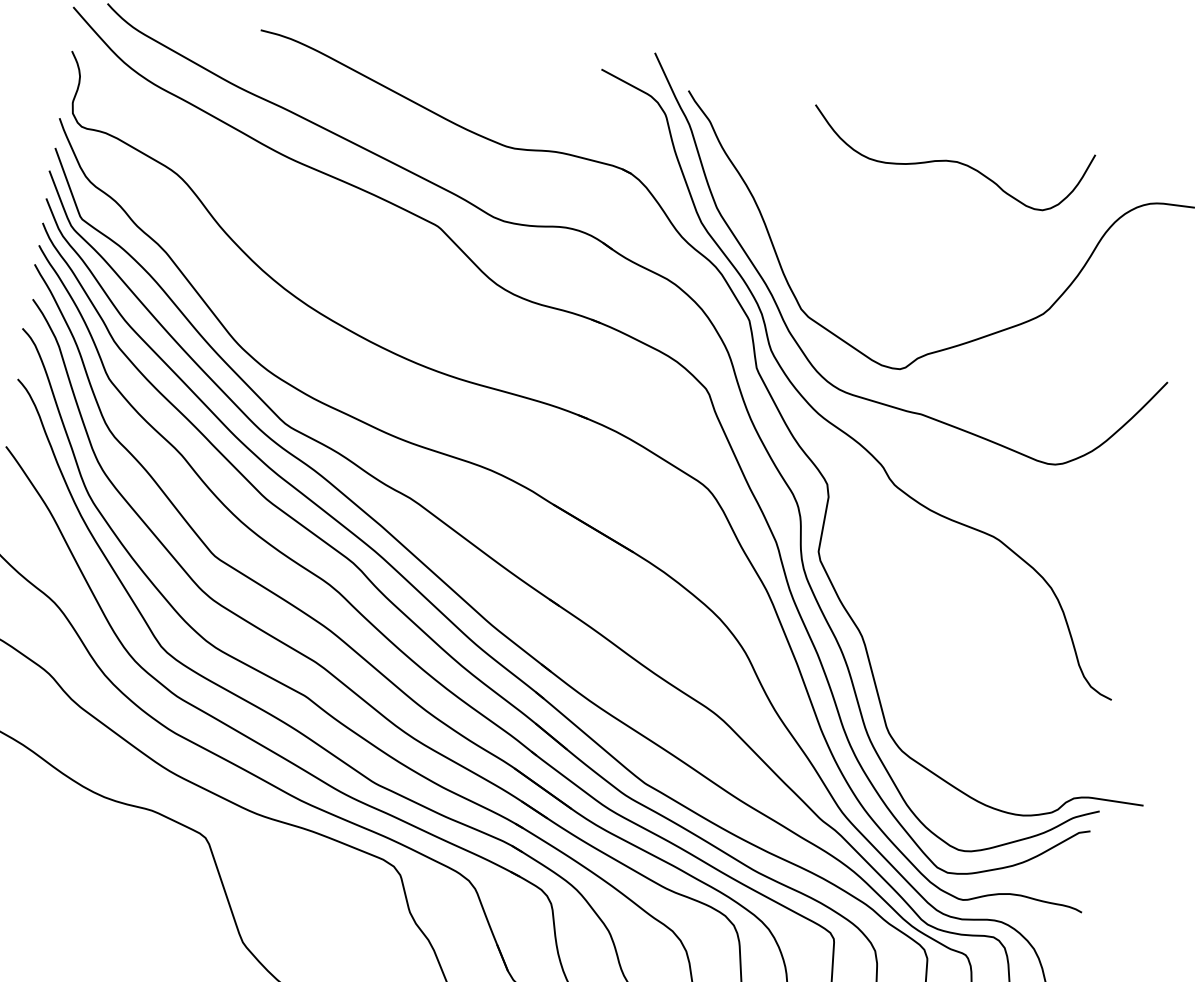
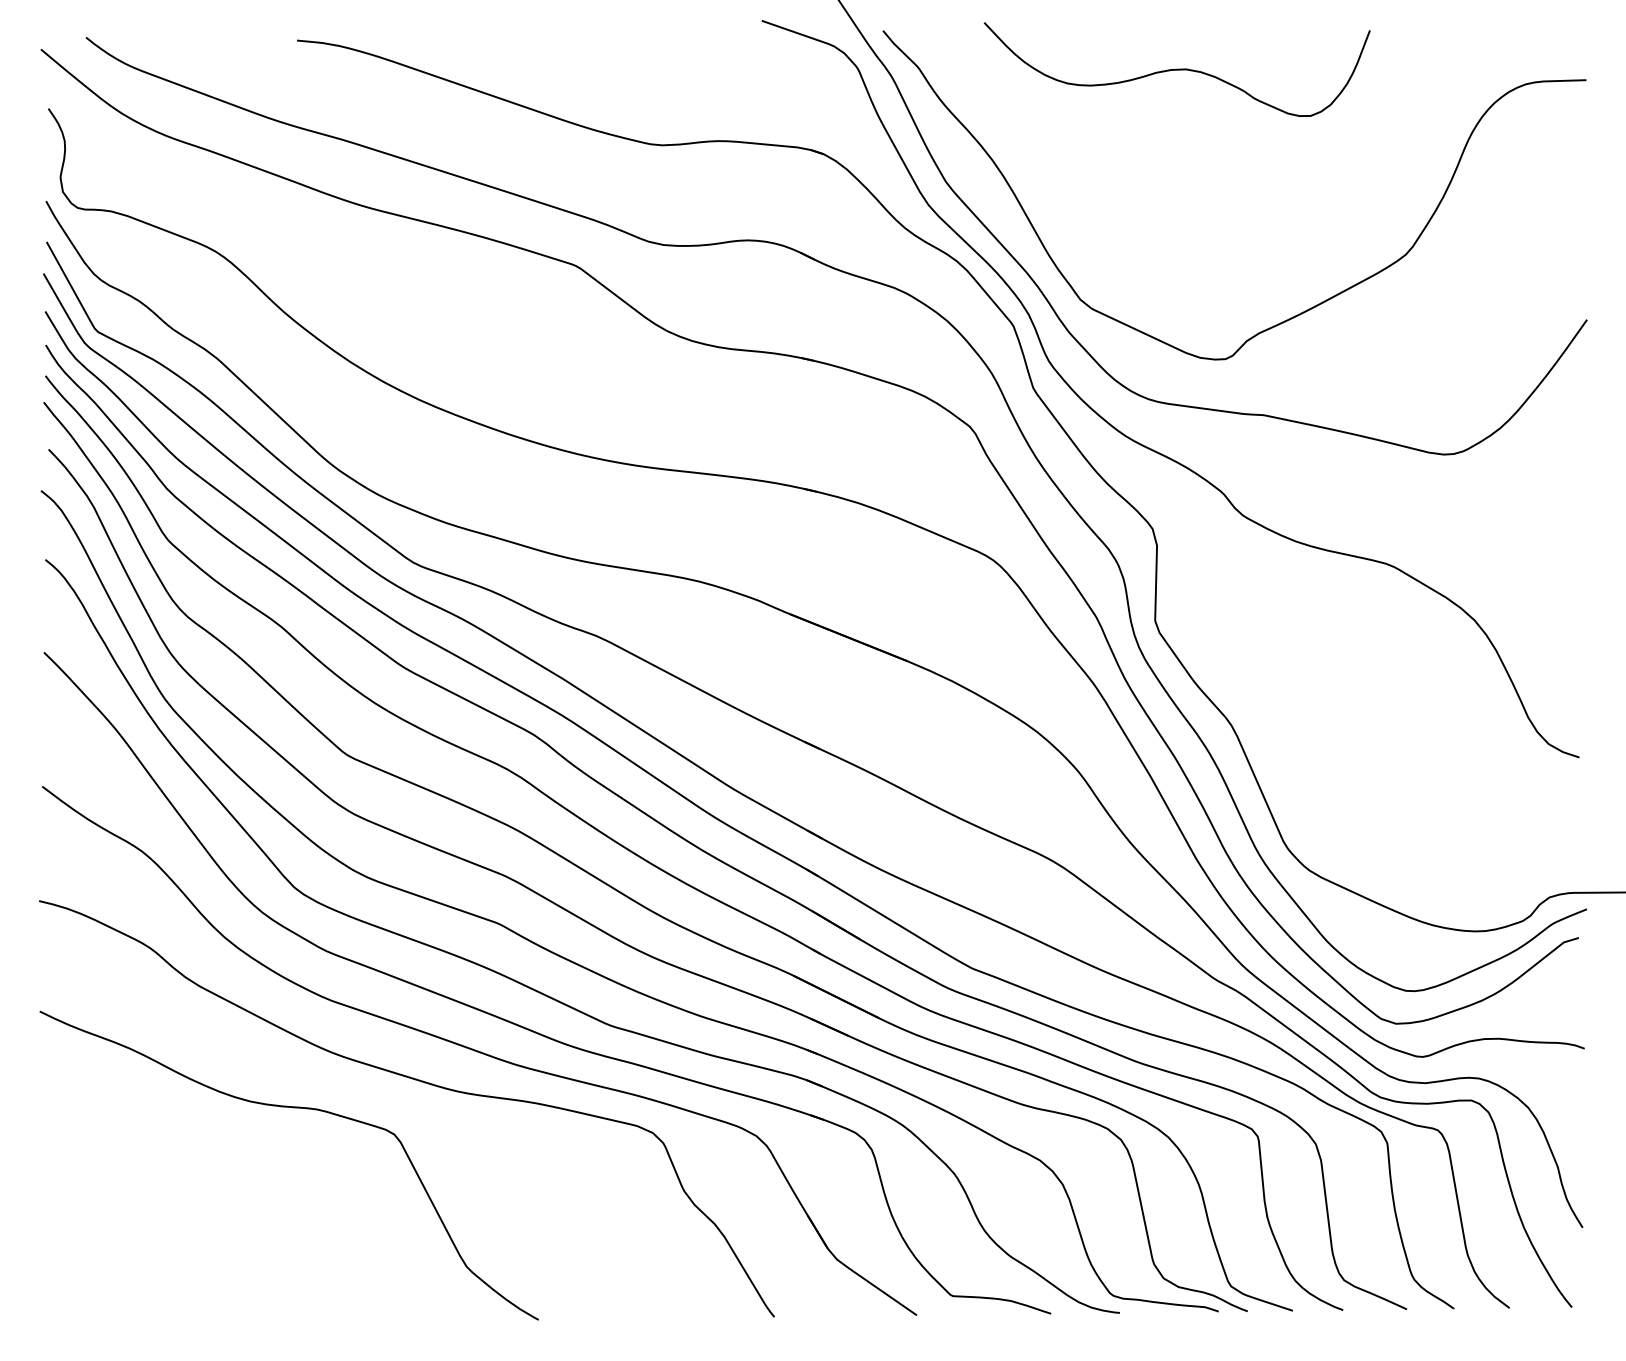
curve: (950, 160) -> (1176, 69), moved

